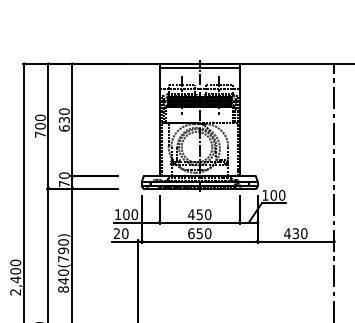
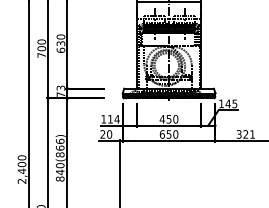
text: (64, 175) -> (61, 88), 70 -> 73
text: (277, 195) -> (231, 103), 100 -> 145
text: (130, 214) -> (113, 119), 100 -> 114
text: (295, 233) -> (245, 134), 430 -> 321
text: (63, 250) -> (60, 147), 840(790) -> 840(866)

